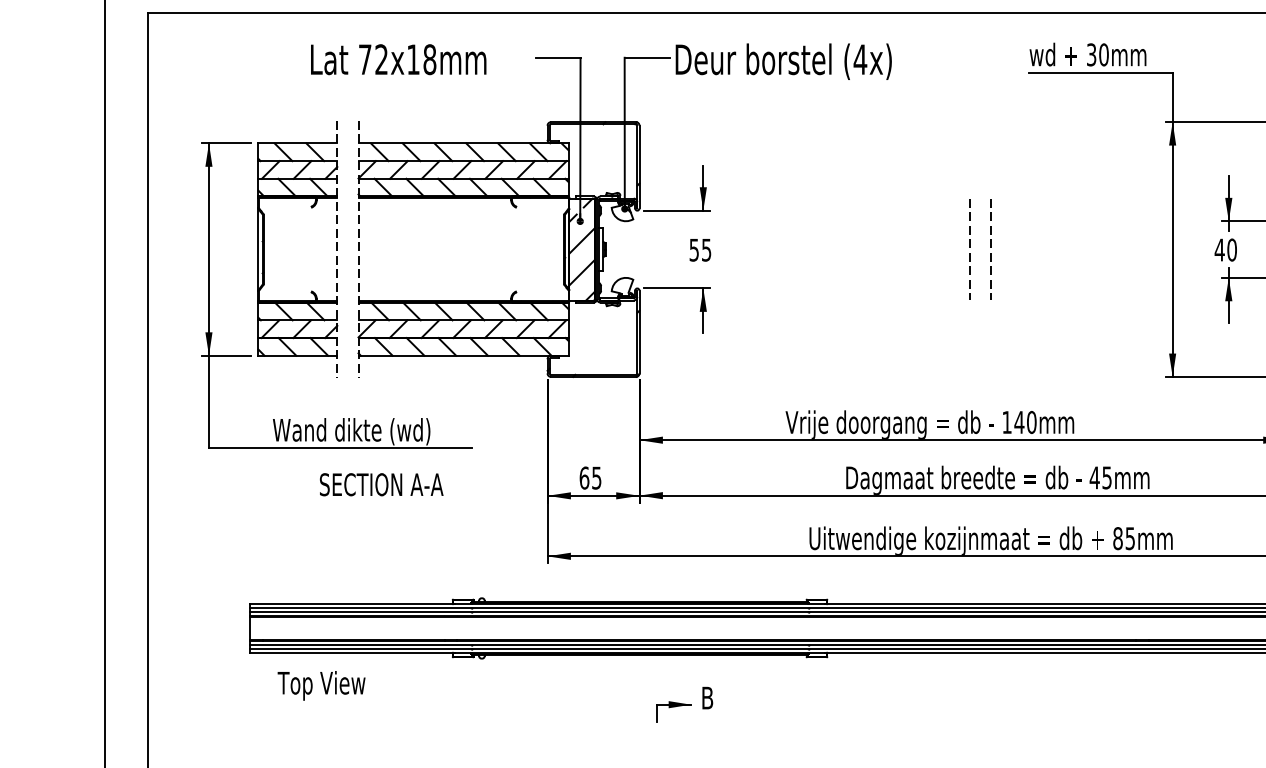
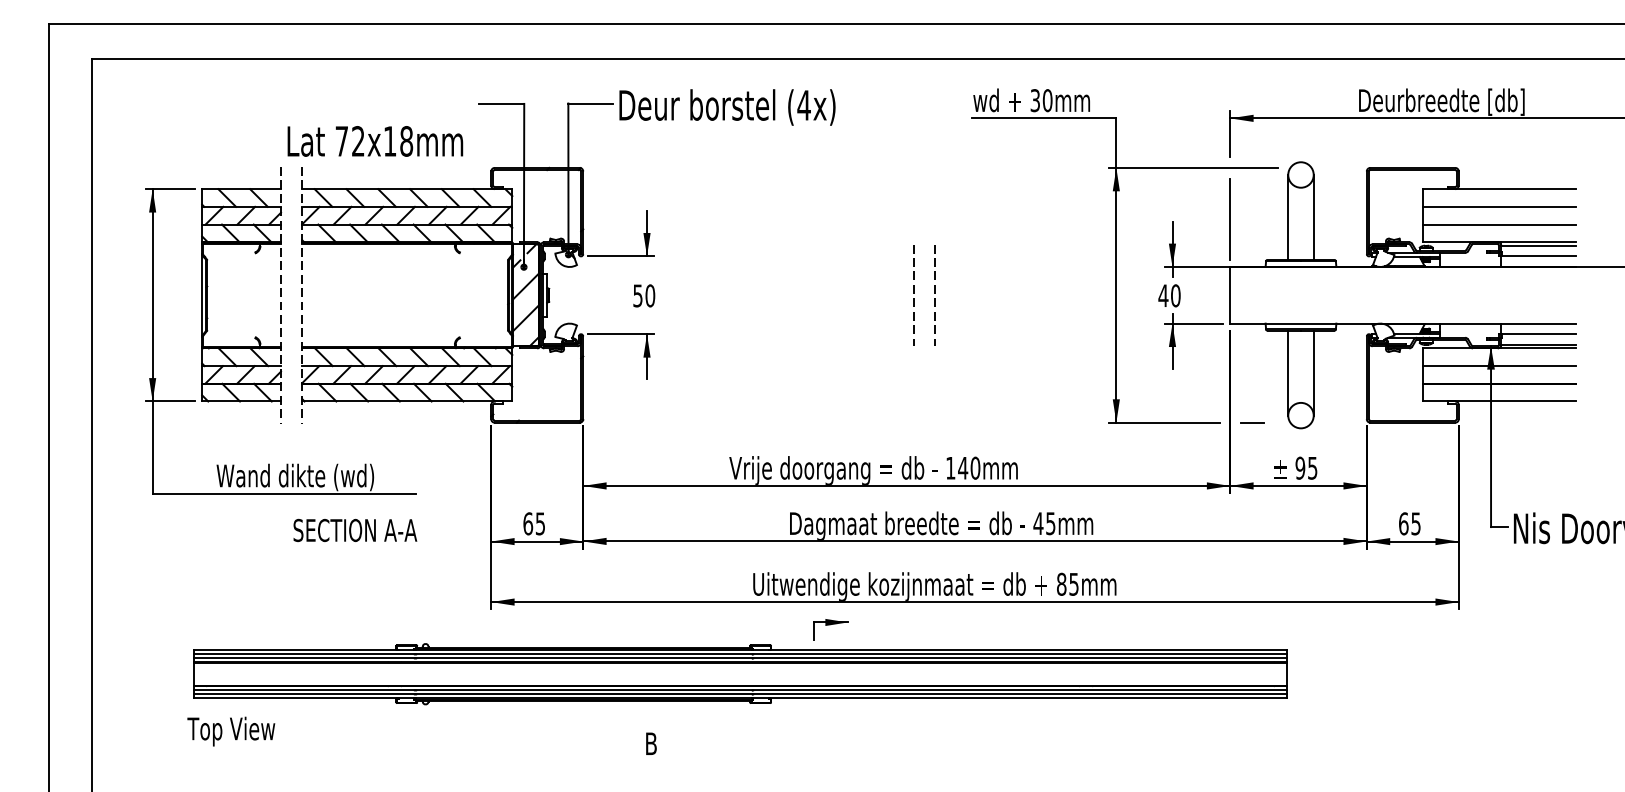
text: (398, 59) -> (375, 141), moved
text: (706, 249) -> (650, 295), 55 -> 50
text: (381, 483) -> (355, 529), moved
text: (321, 685) -> (231, 731), moved
part: (673, 711) -> (830, 629), moved

